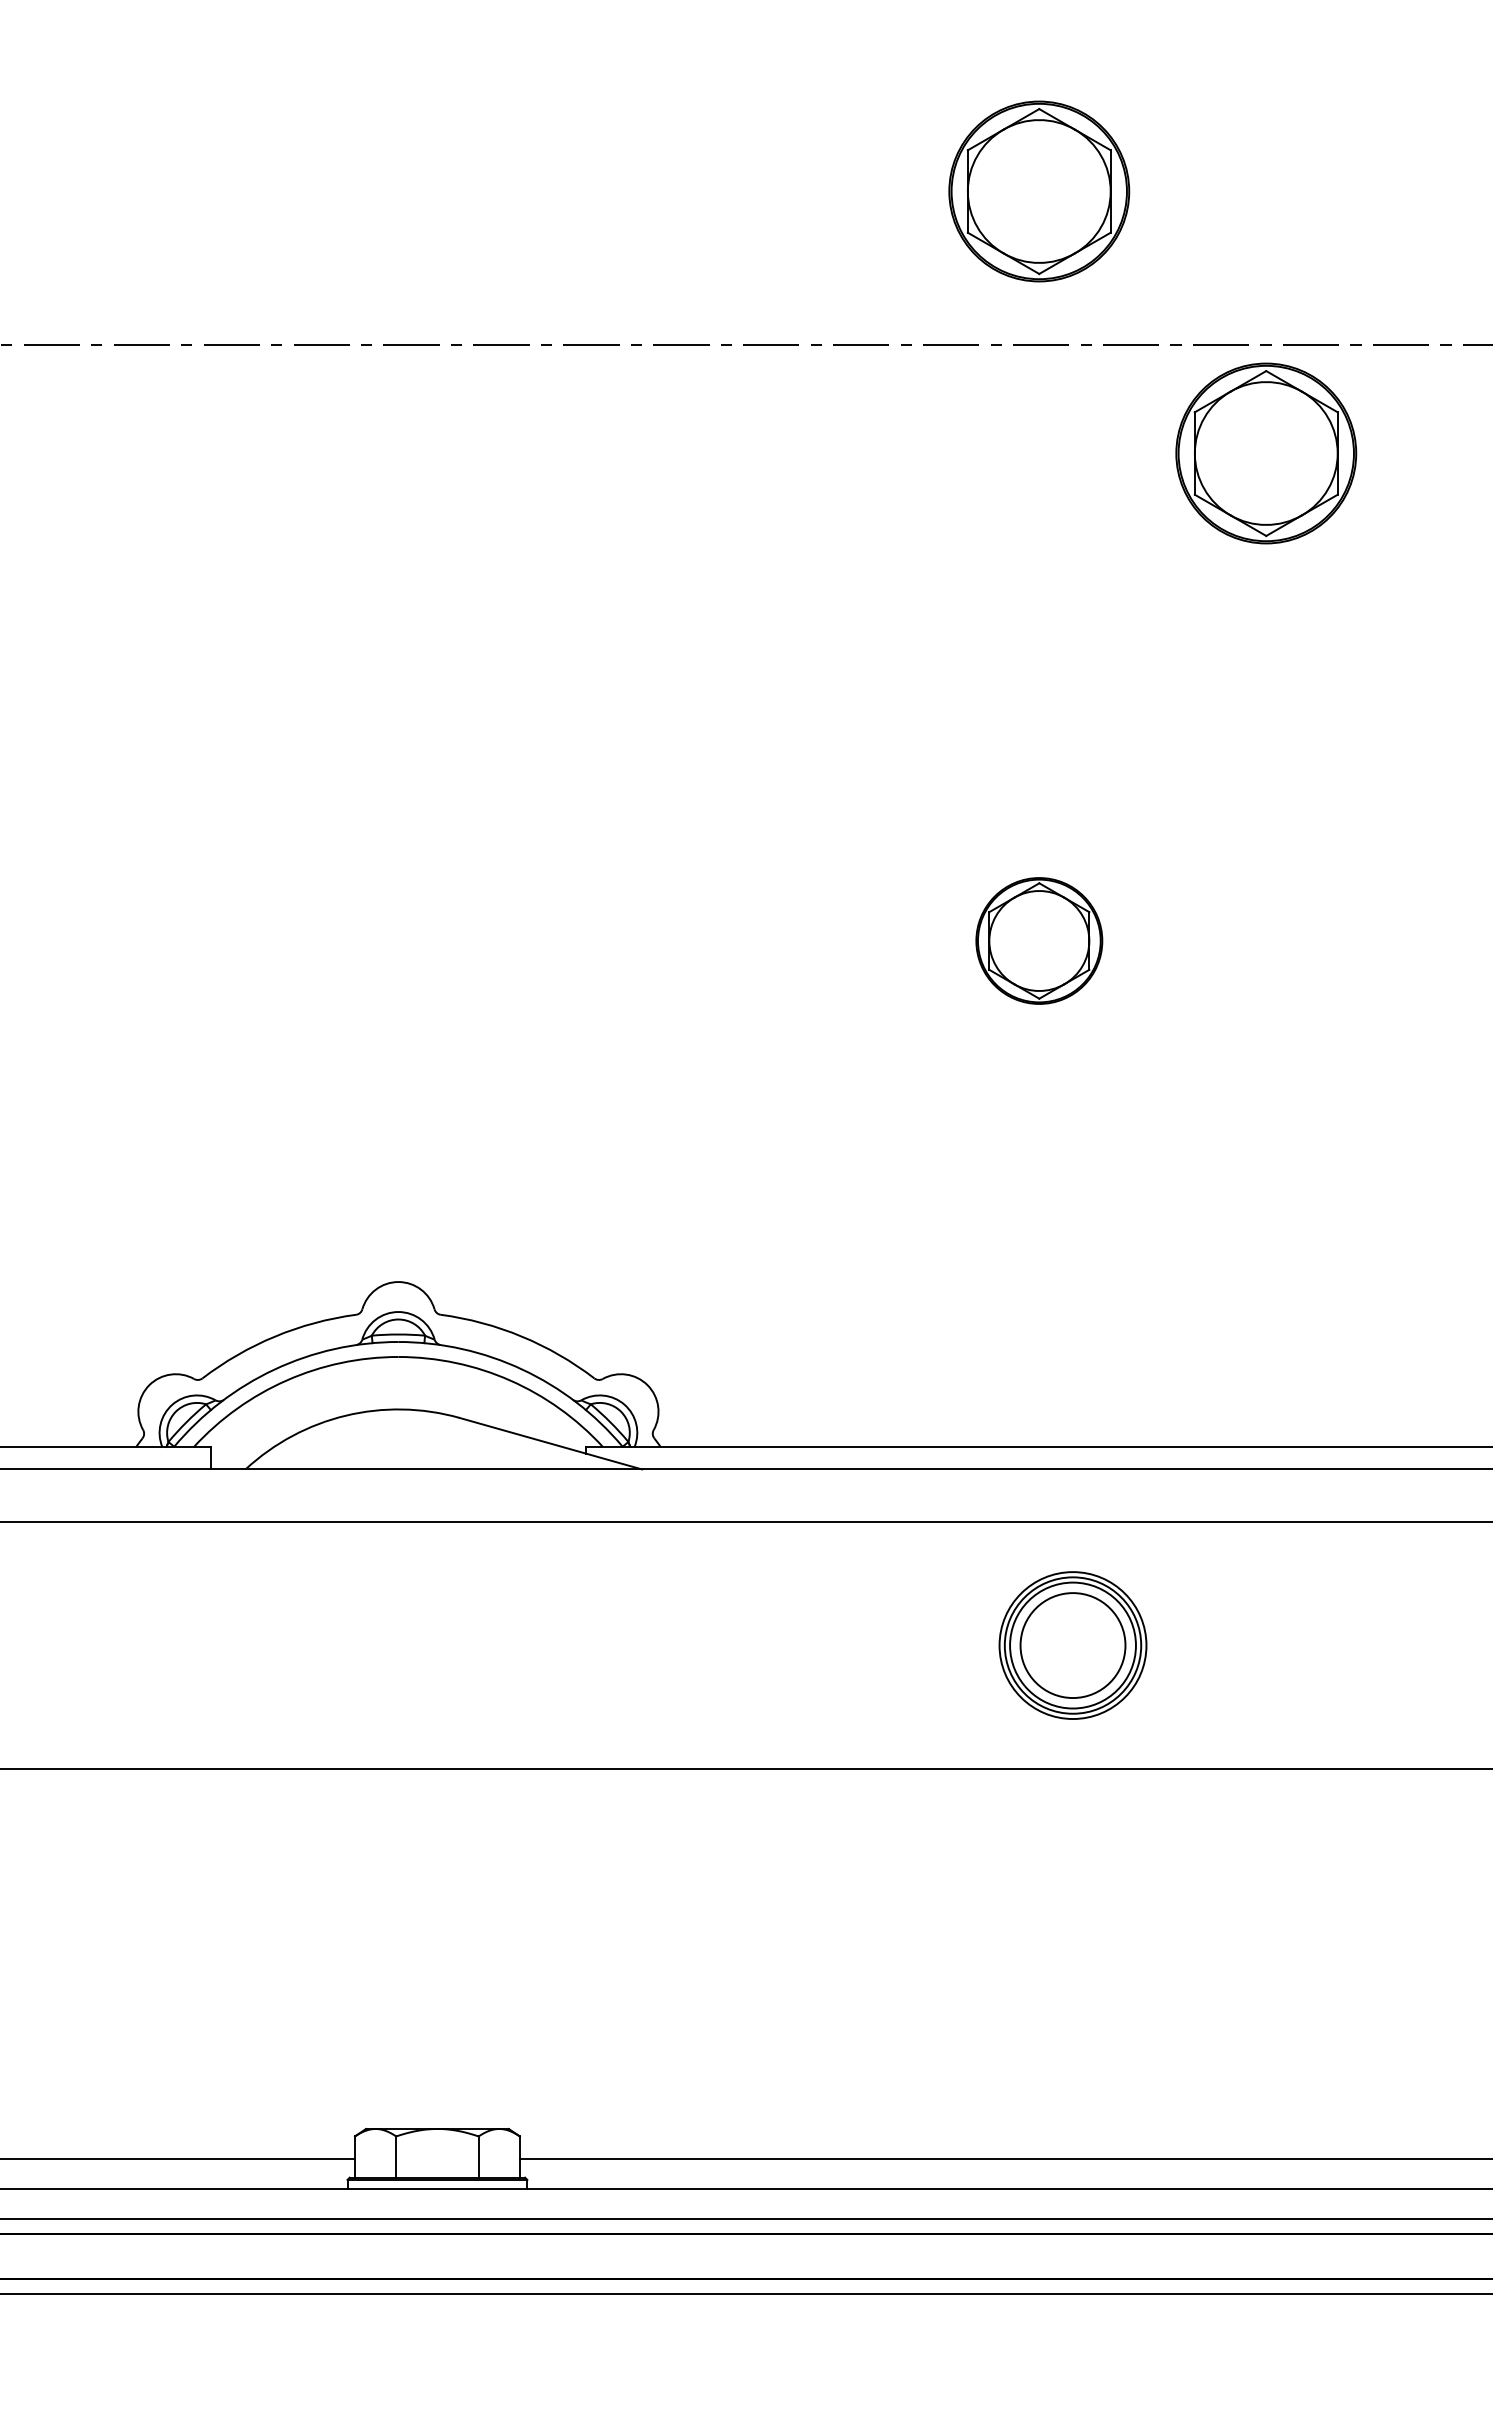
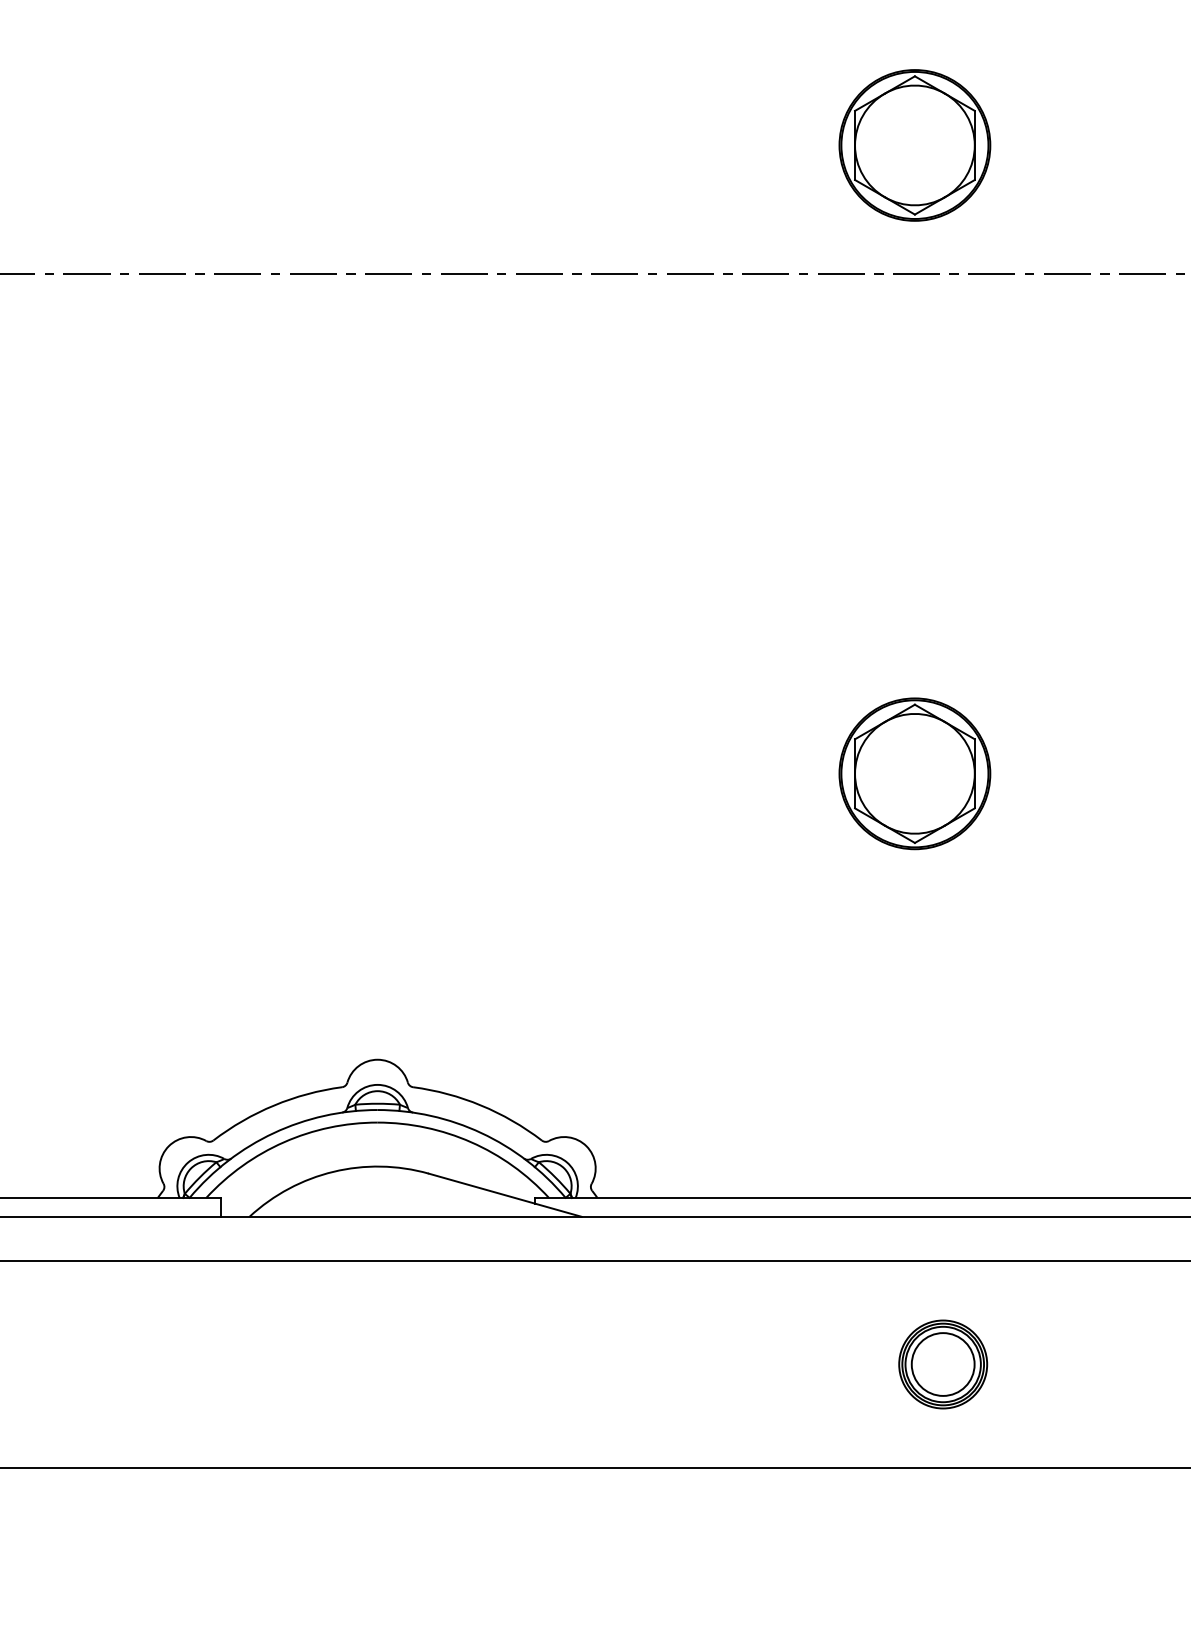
part: (1266, 453) -> (1105, 365), removed
part: (1039, 940) -> (915, 773), size x1.43
part: (1072, 1645) -> (942, 1364), size x0.71

